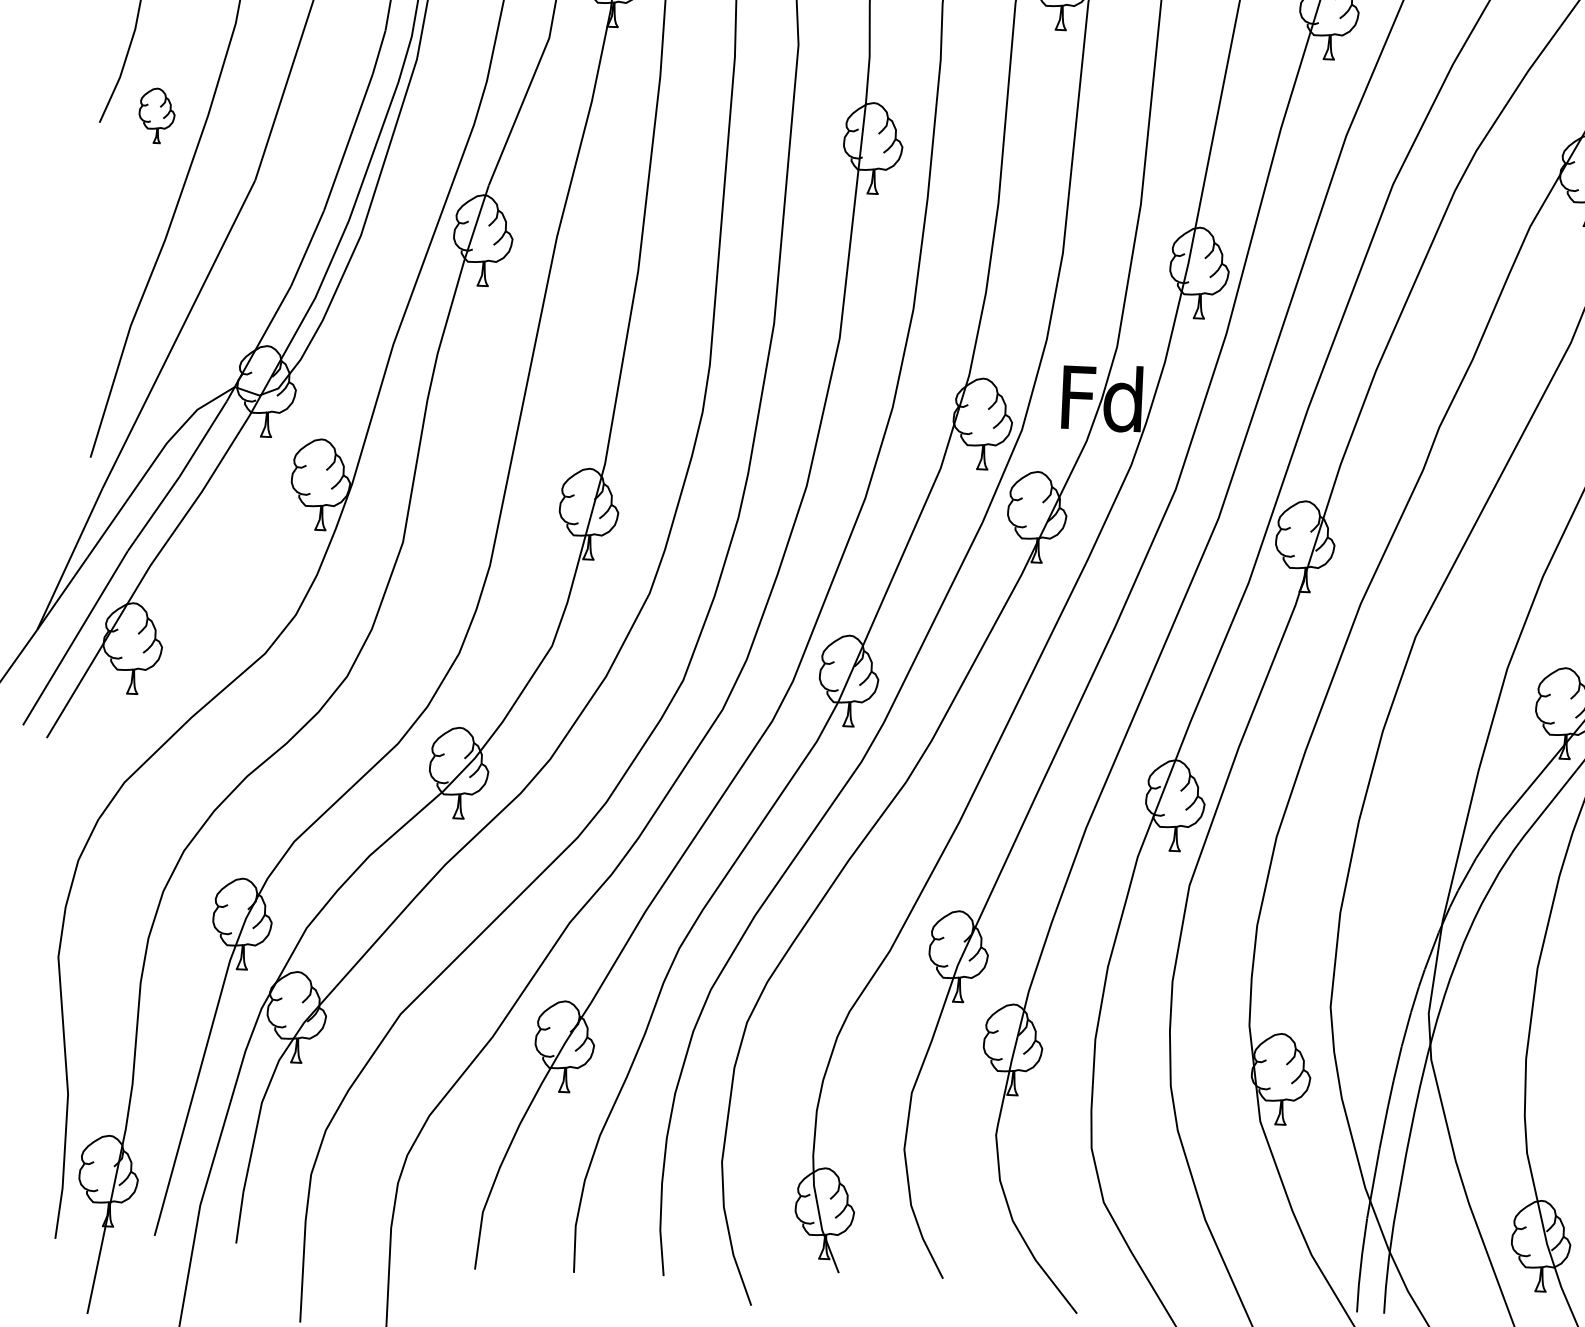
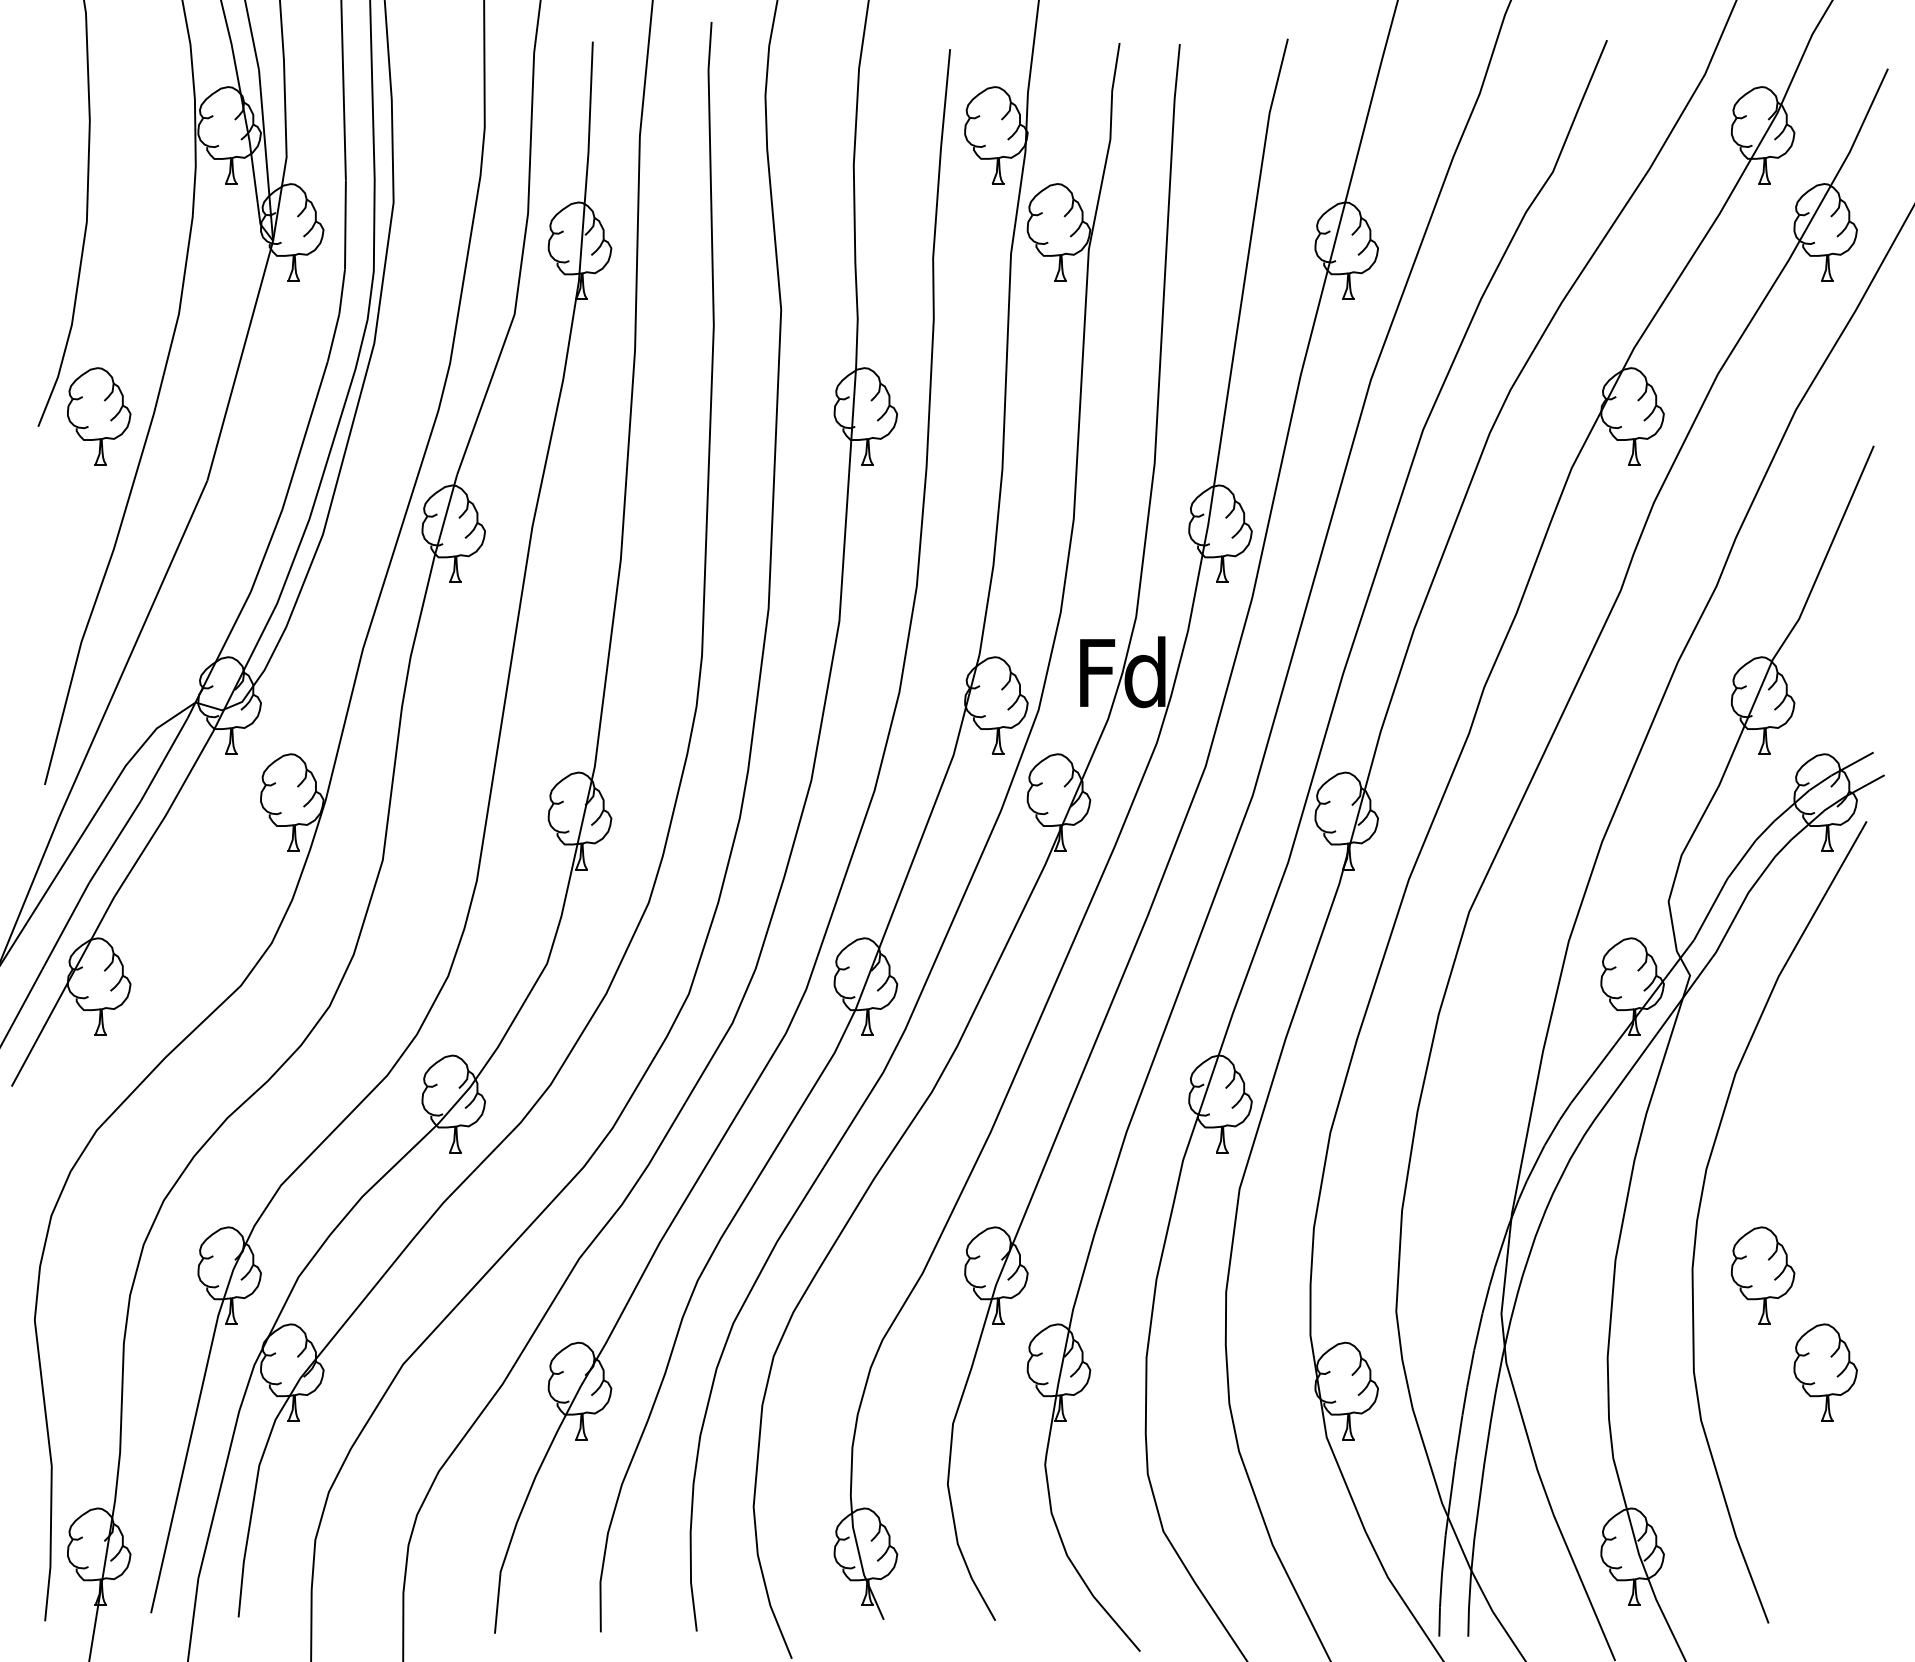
part: (157, 115) -> (99, 416), size x1.67

